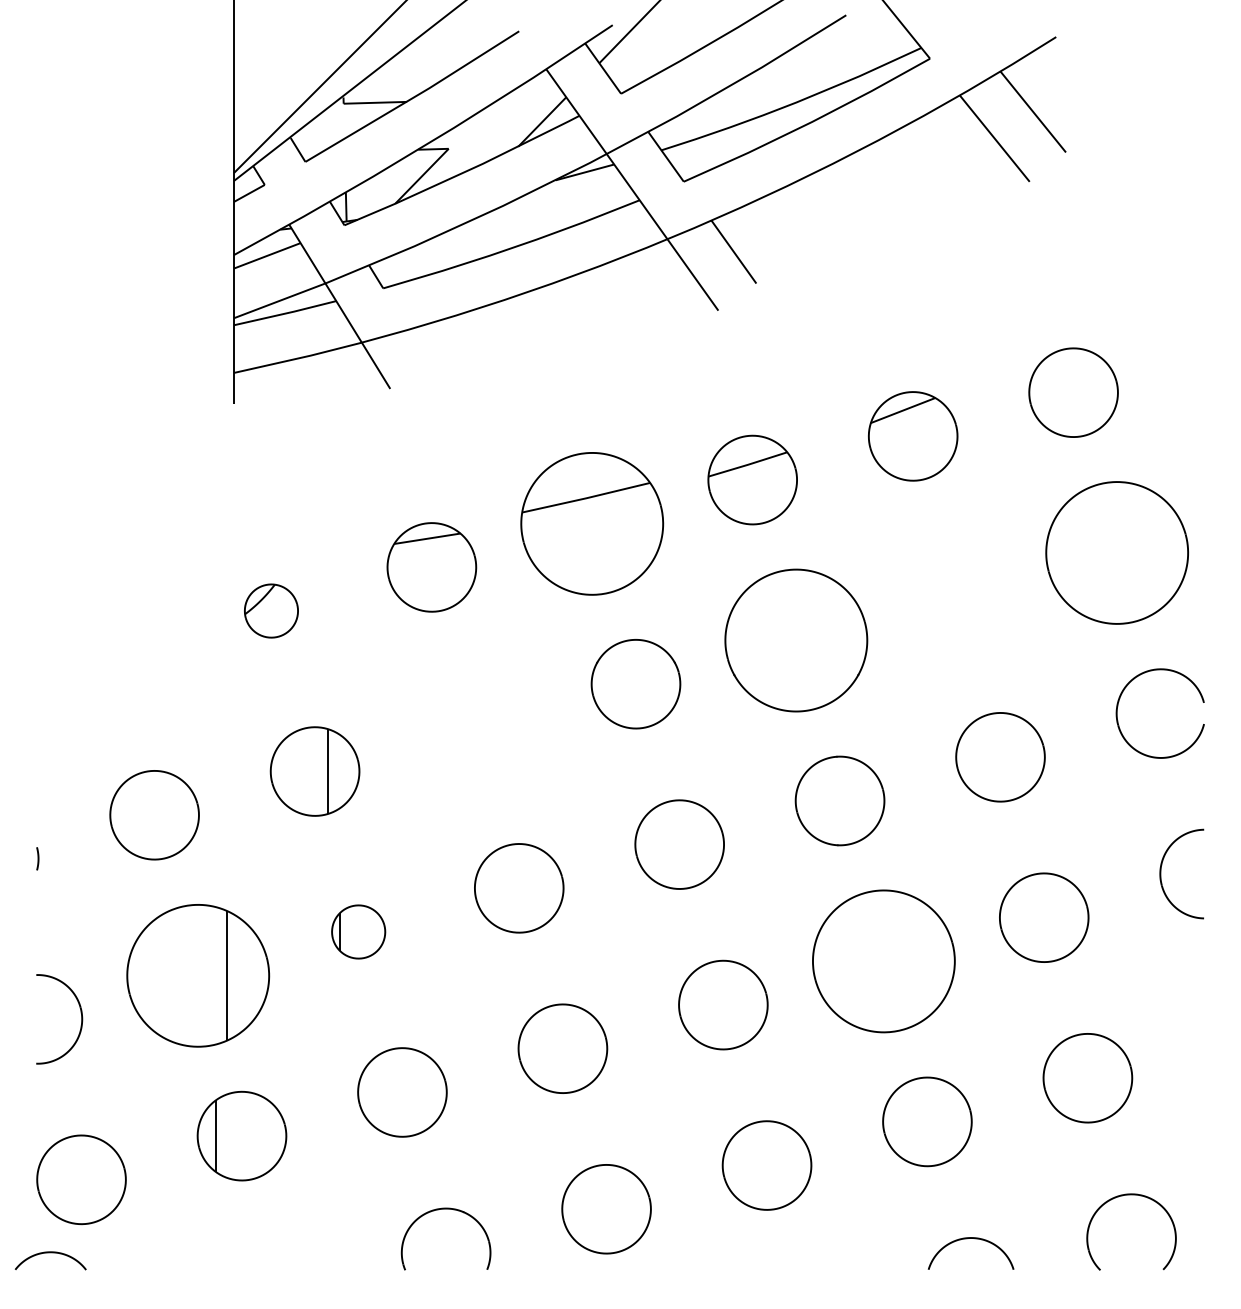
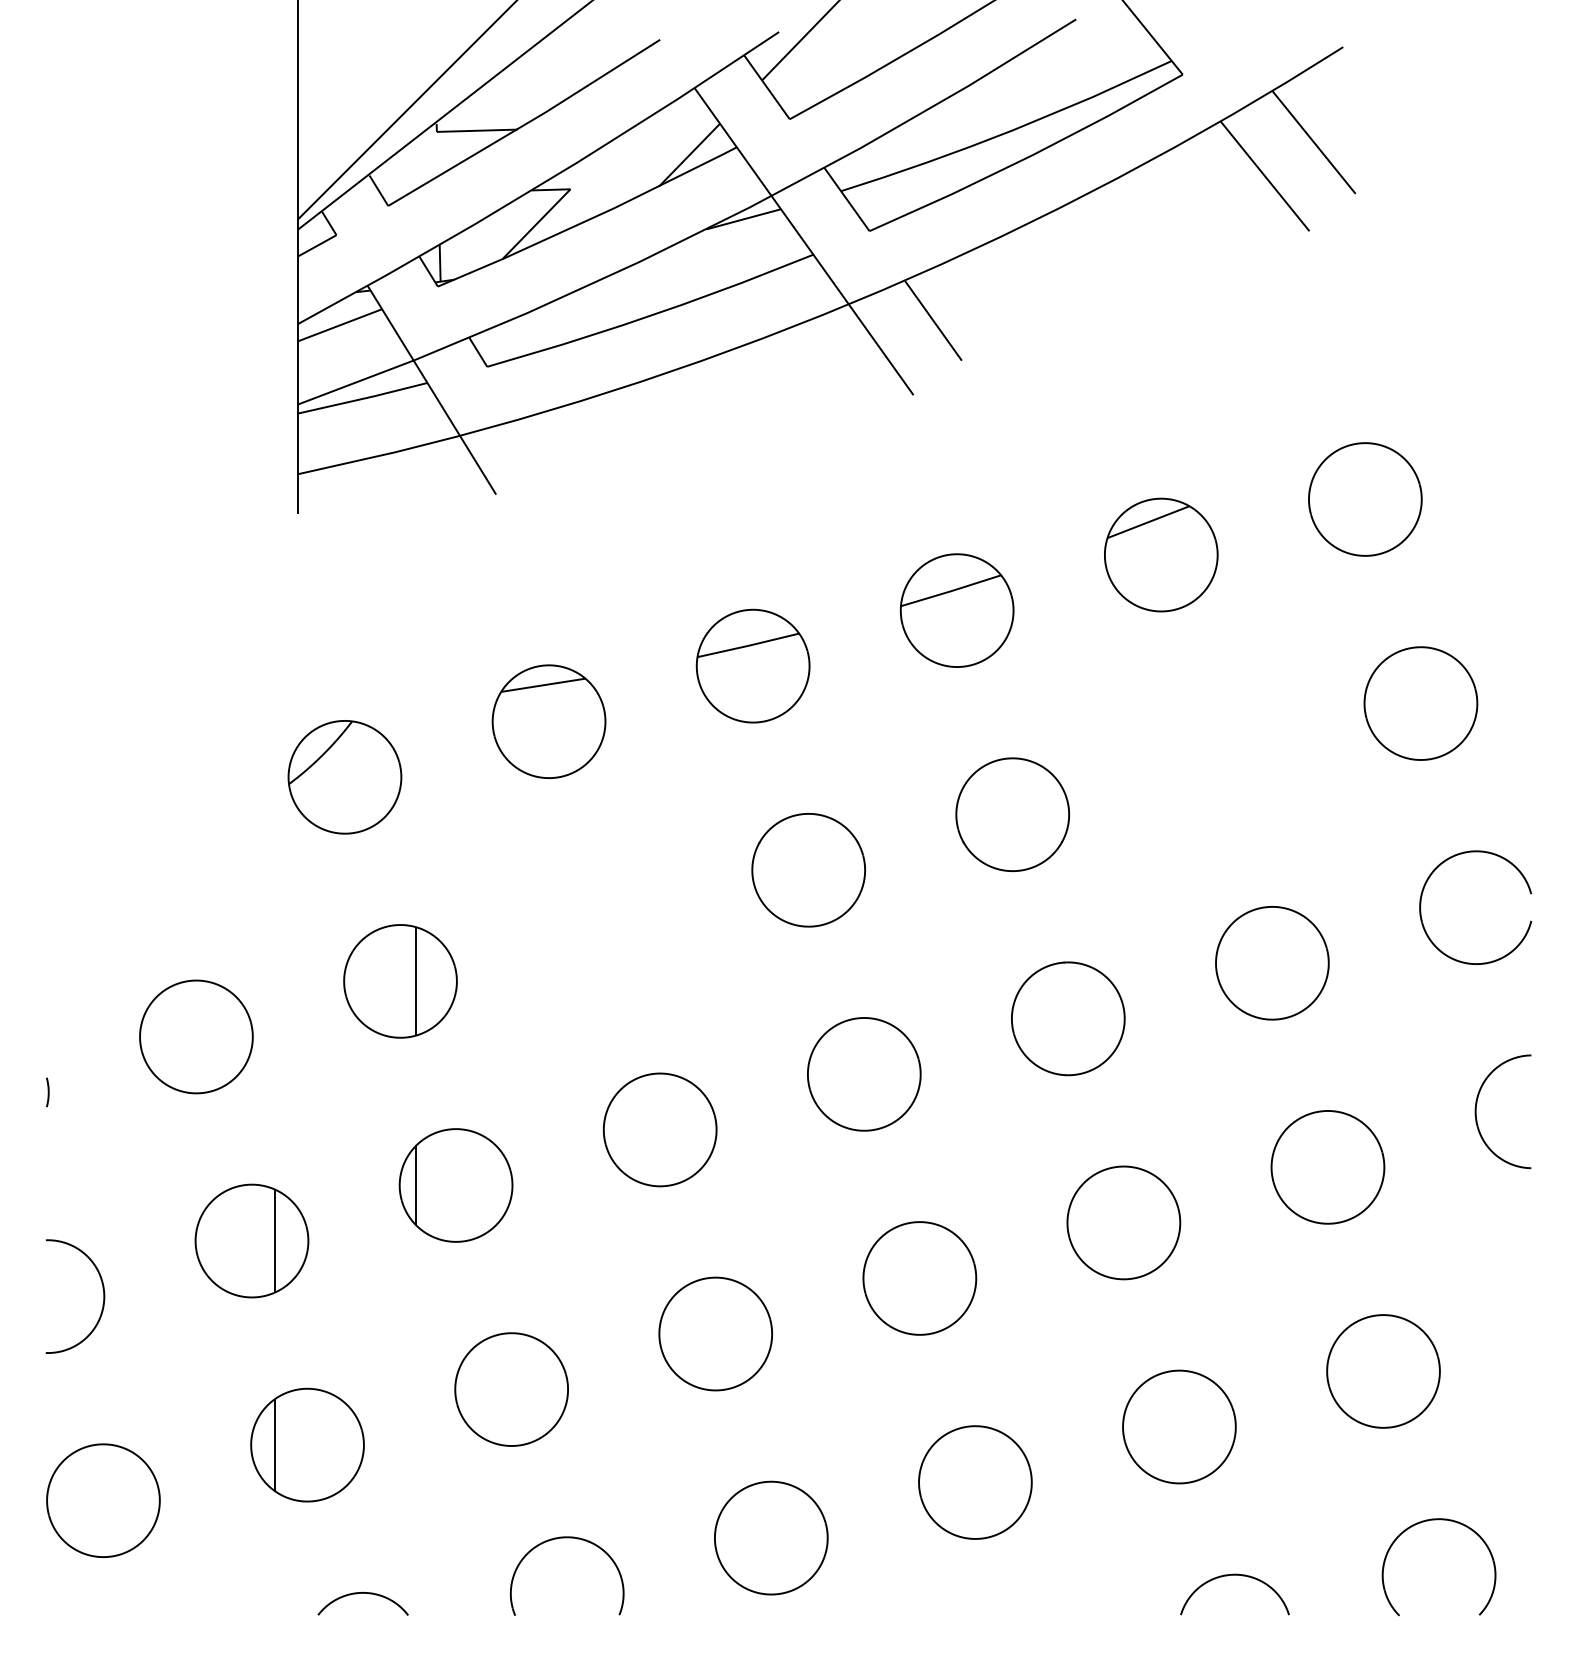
part: (592, 523) -> (753, 665), size x0.62
part: (1117, 553) -> (1421, 704), size x0.62
part: (271, 610) -> (345, 776), size x1.67
part: (796, 640) -> (1012, 814), size x0.62
part: (358, 931) -> (455, 1184), size x1.67
part: (883, 961) -> (1123, 1223), size x0.62
part: (198, 975) -> (252, 1240), size x0.62
curve: (50, 1253) -> (362, 1594), moved

